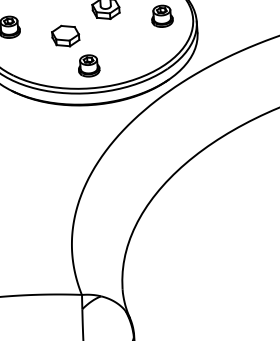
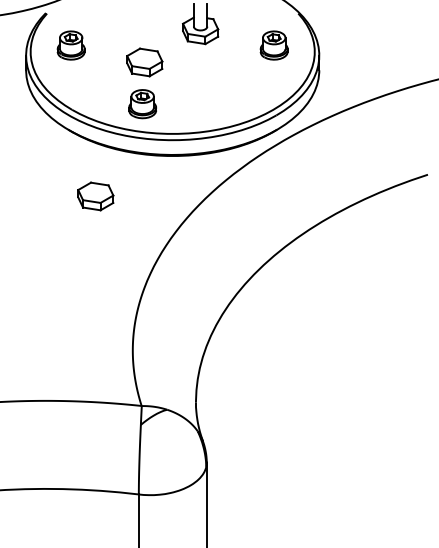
part: (88, 66) -> (142, 104), moved
part: (35, 139) -> (95, 196), added

